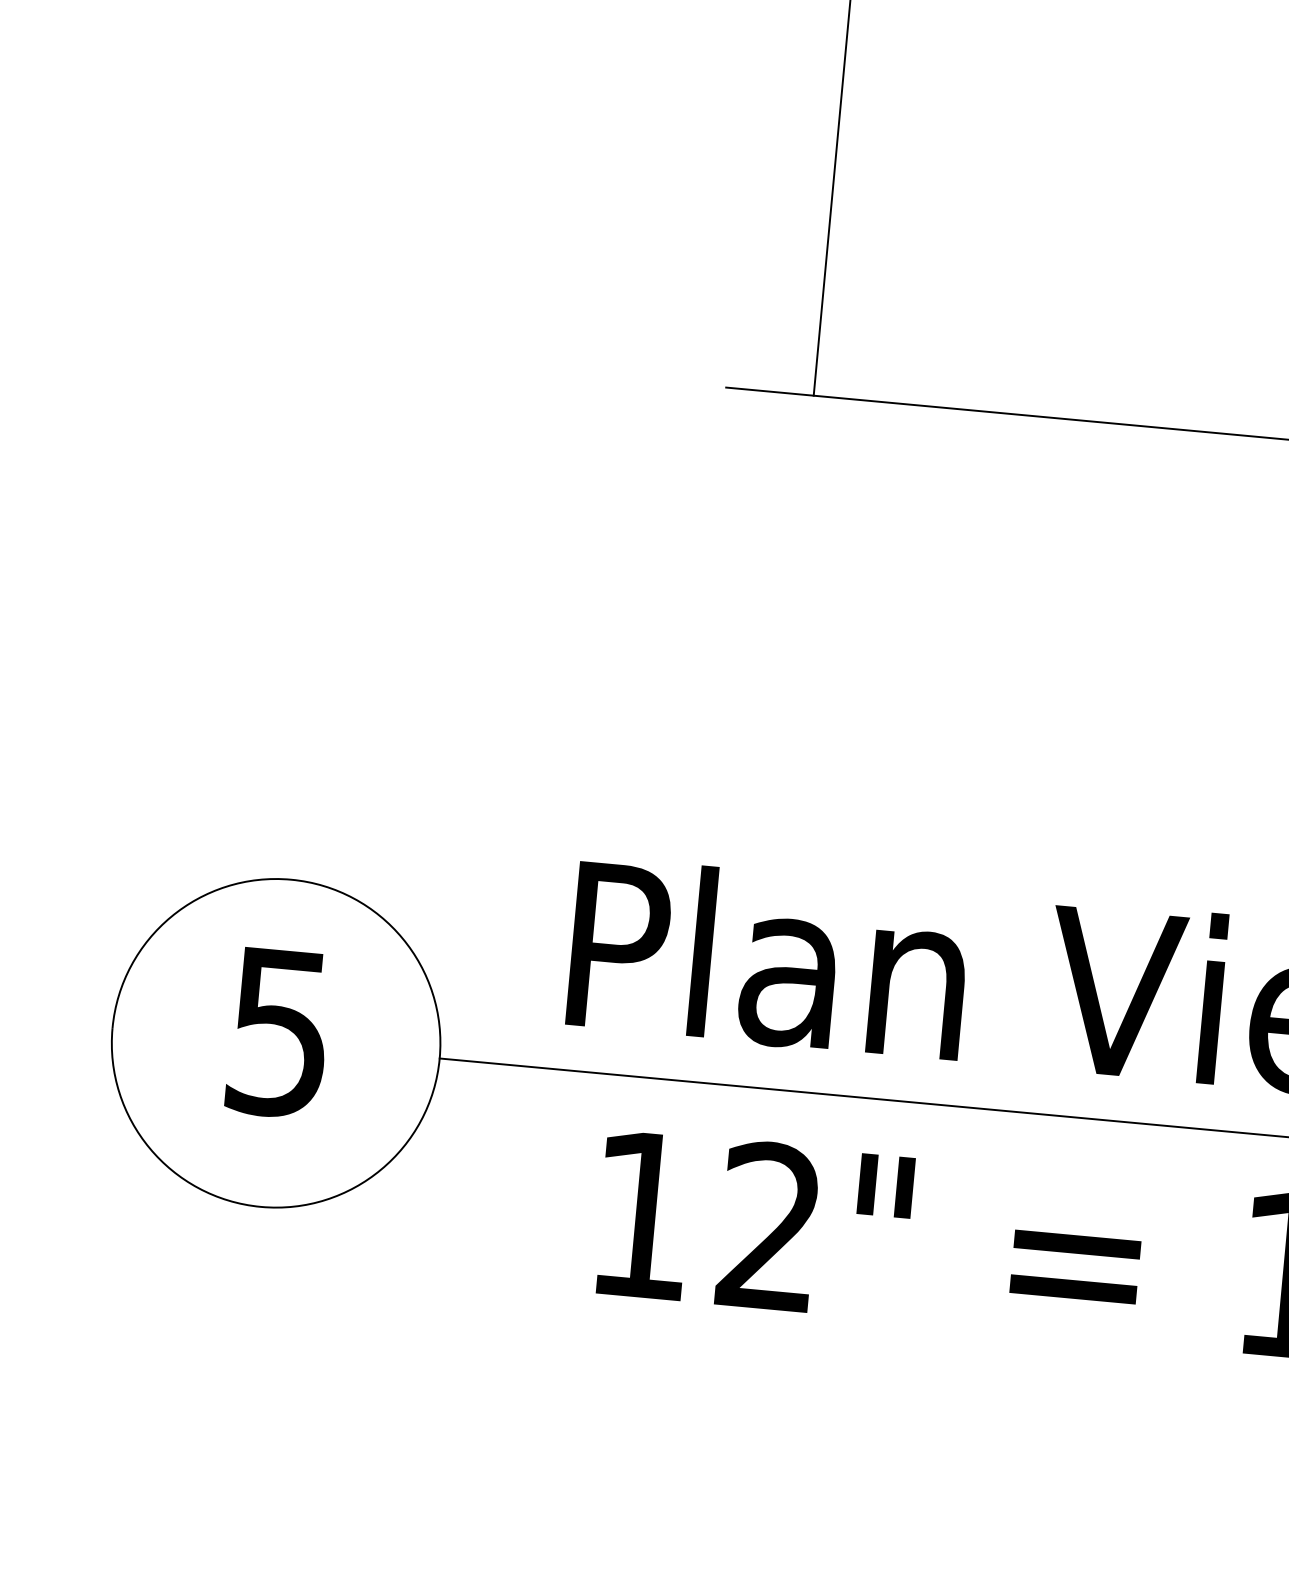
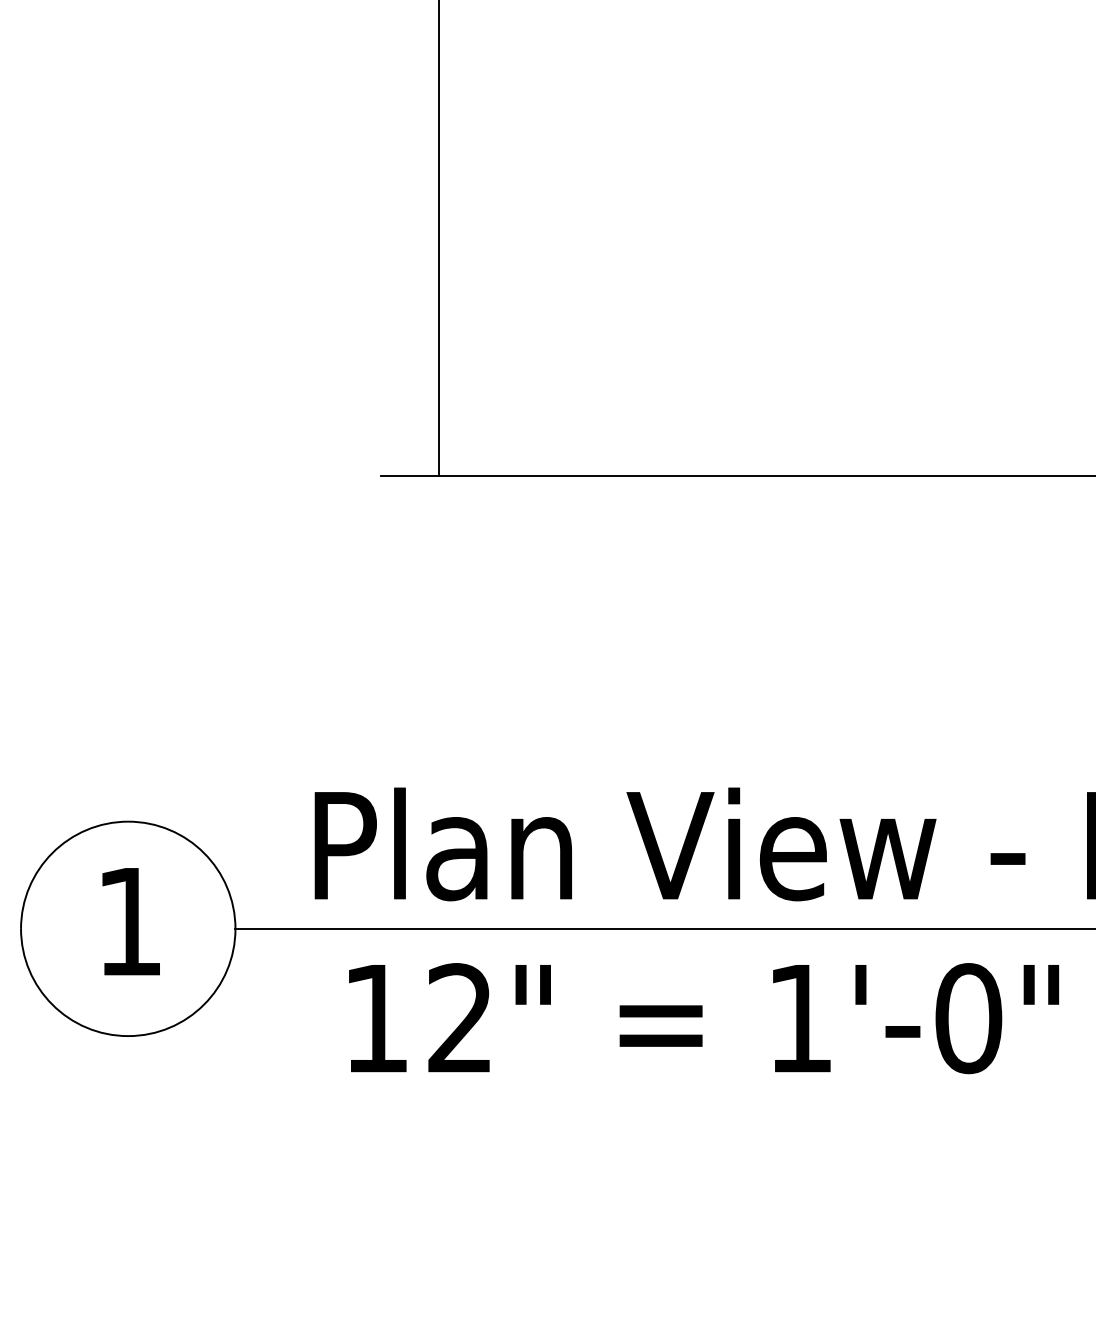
text: (278, 1033) -> (129, 922), 5 -> 1

